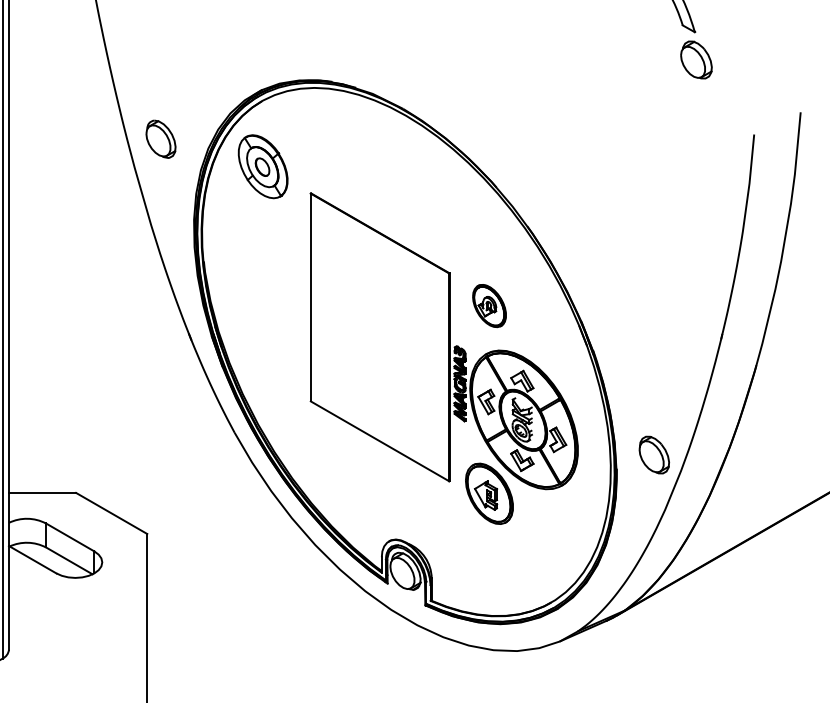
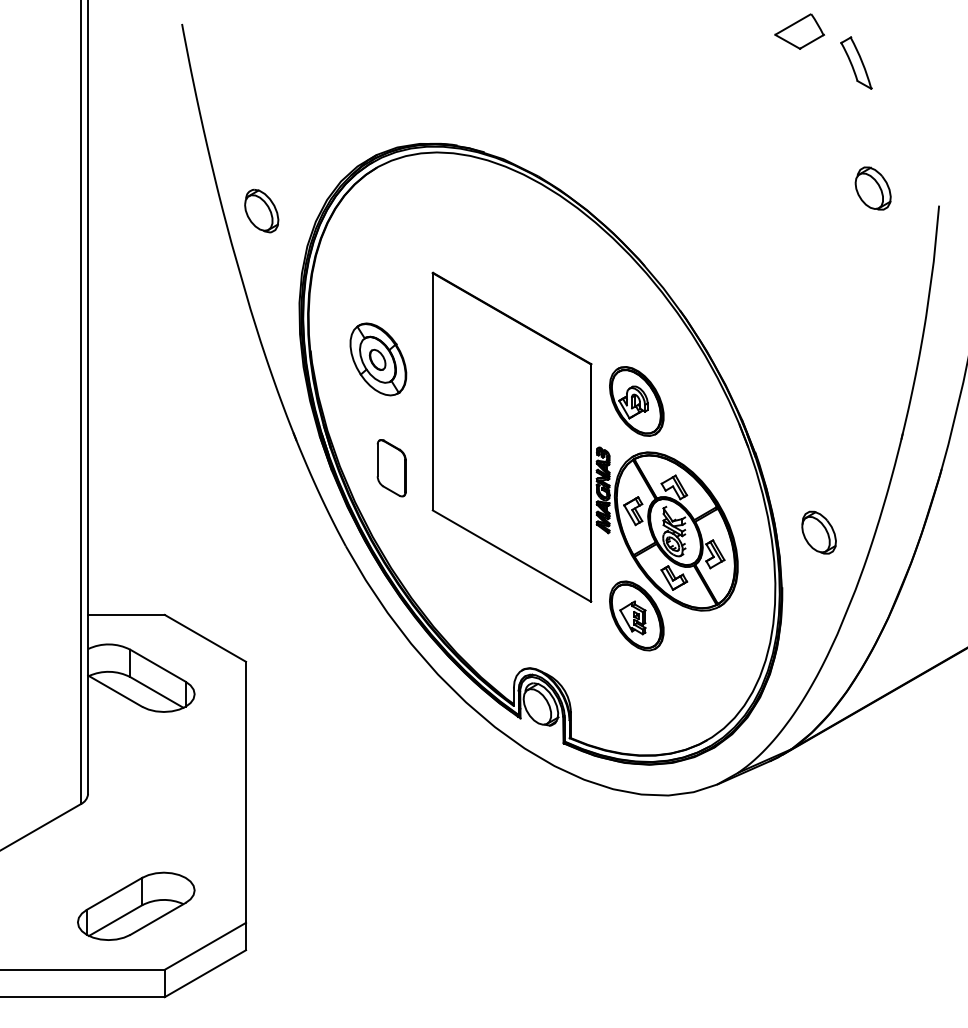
part: (695, 59) -> (872, 188), moved
part: (263, 166) -> (378, 359), moved
part: (489, 306) -> (636, 401), size x1.43
part: (274, 364) -> (391, 468), added
part: (653, 454) -> (818, 532), moved

